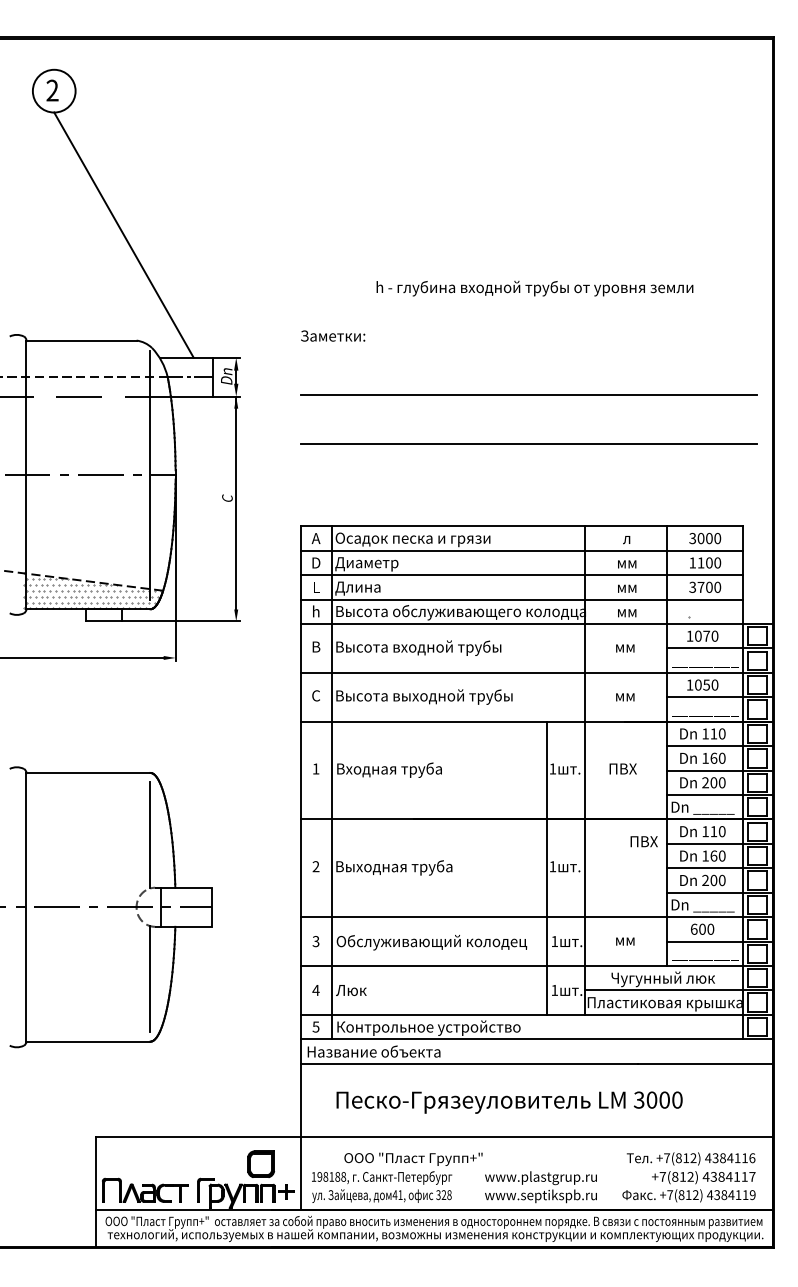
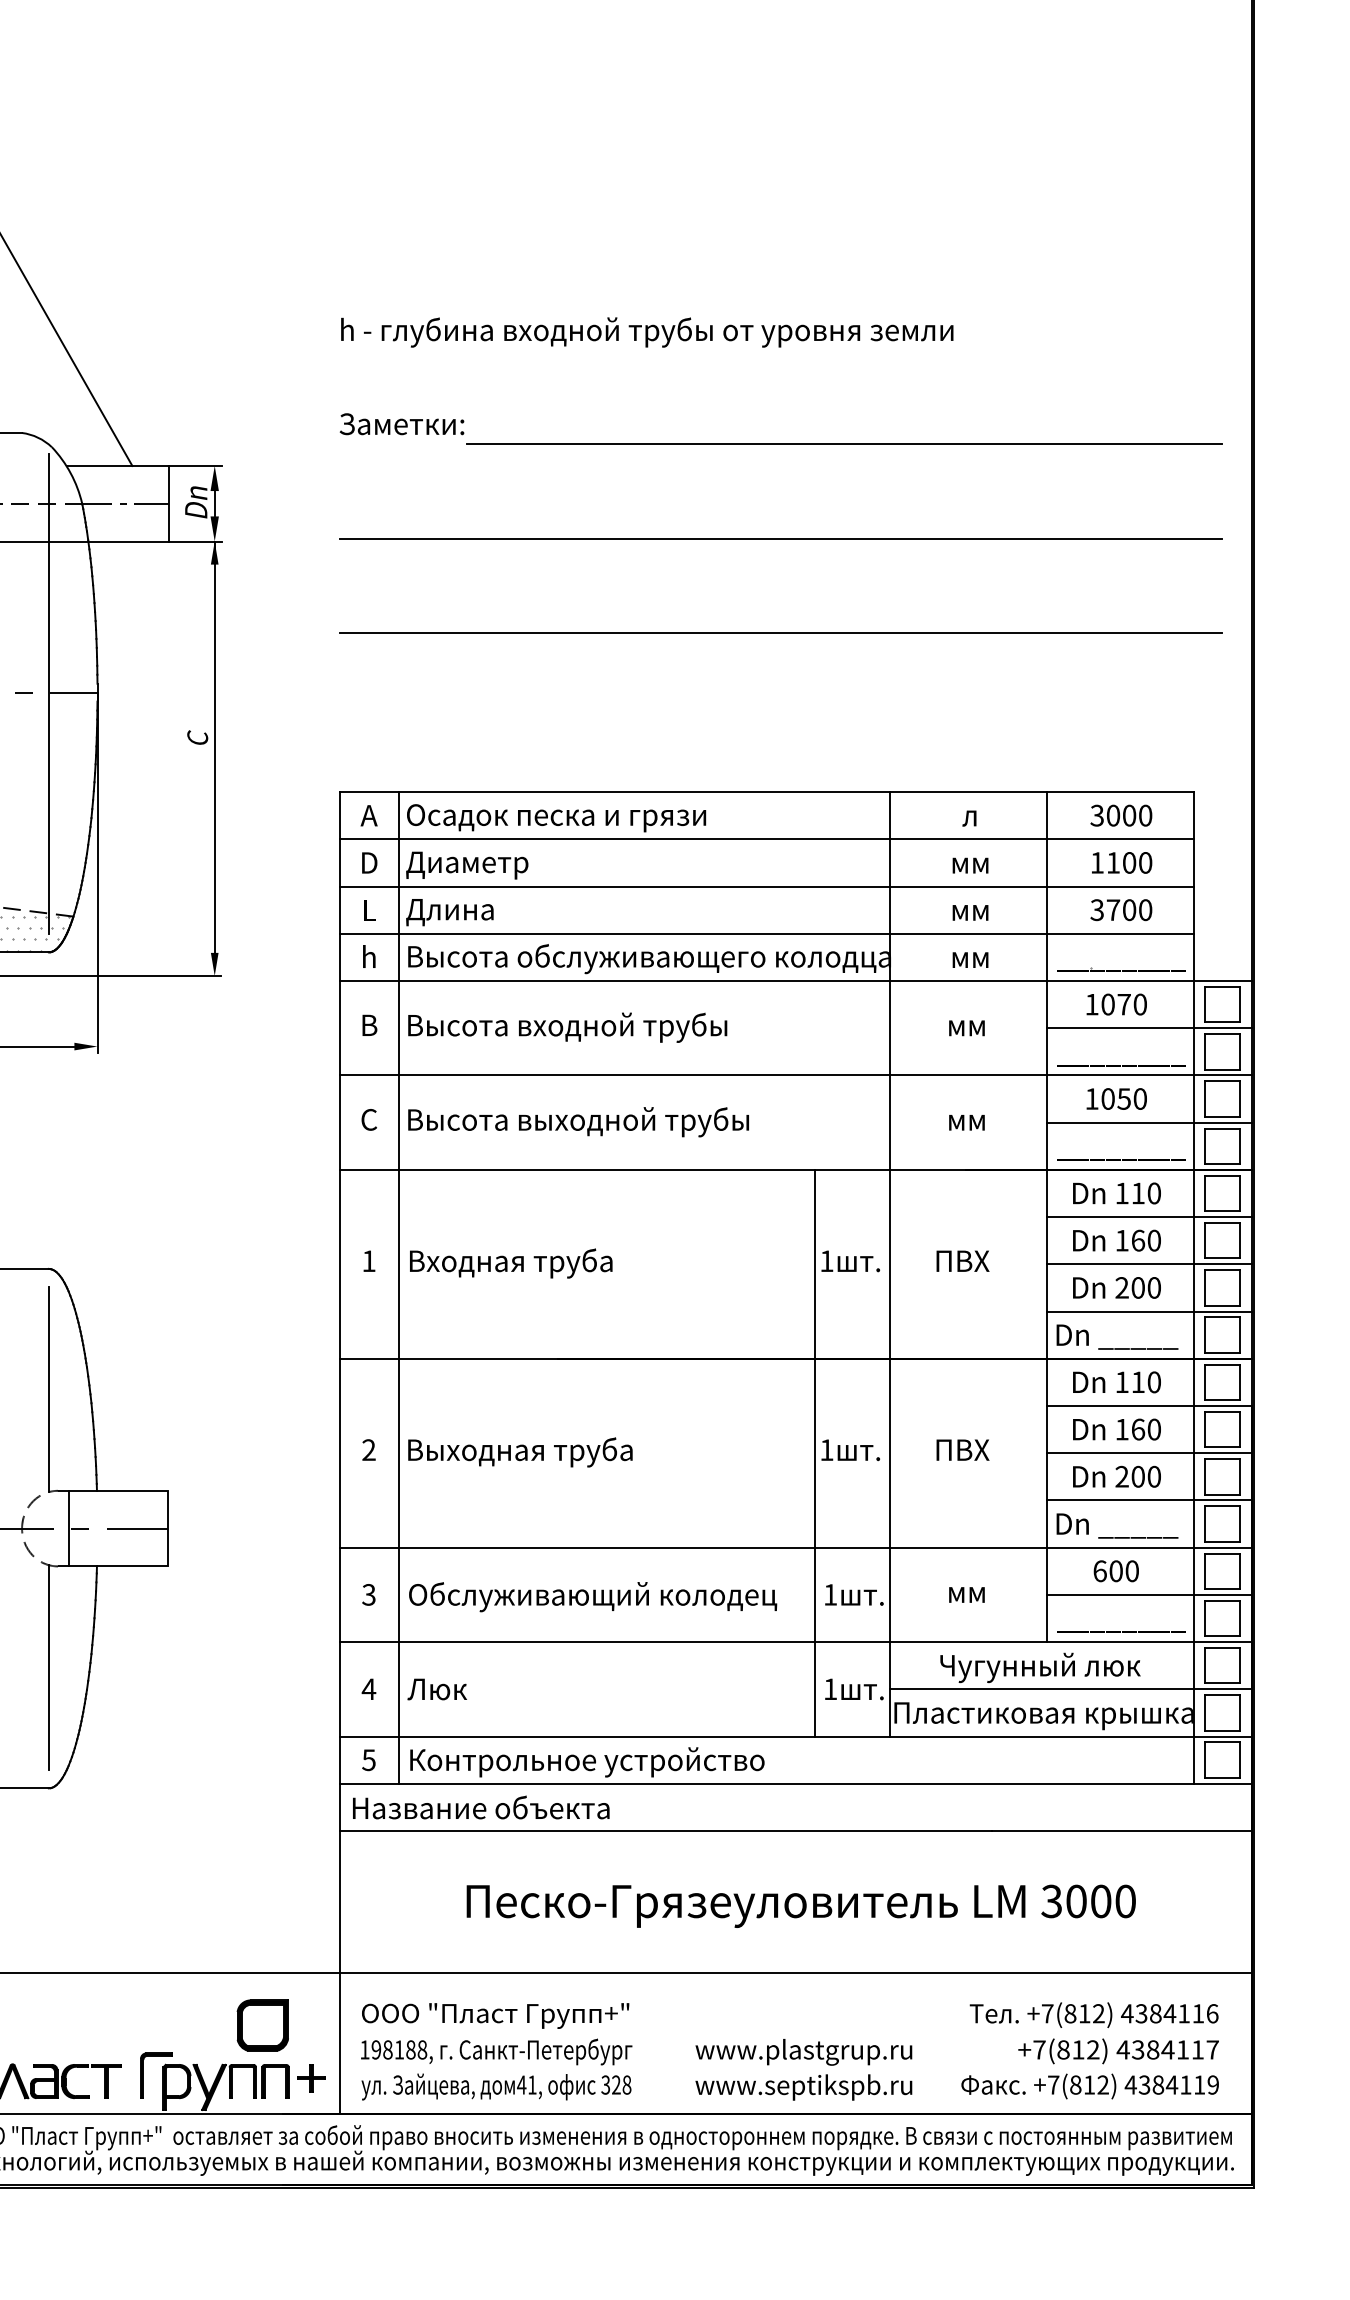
text: (534, 288) -> (646, 332), moved
line: (561, 346) -> (843, 444), added
text: (643, 841) -> (961, 1449), moved
text: (509, 1102) -> (801, 1906), moved
text: (413, 1158) -> (495, 2014), moved

